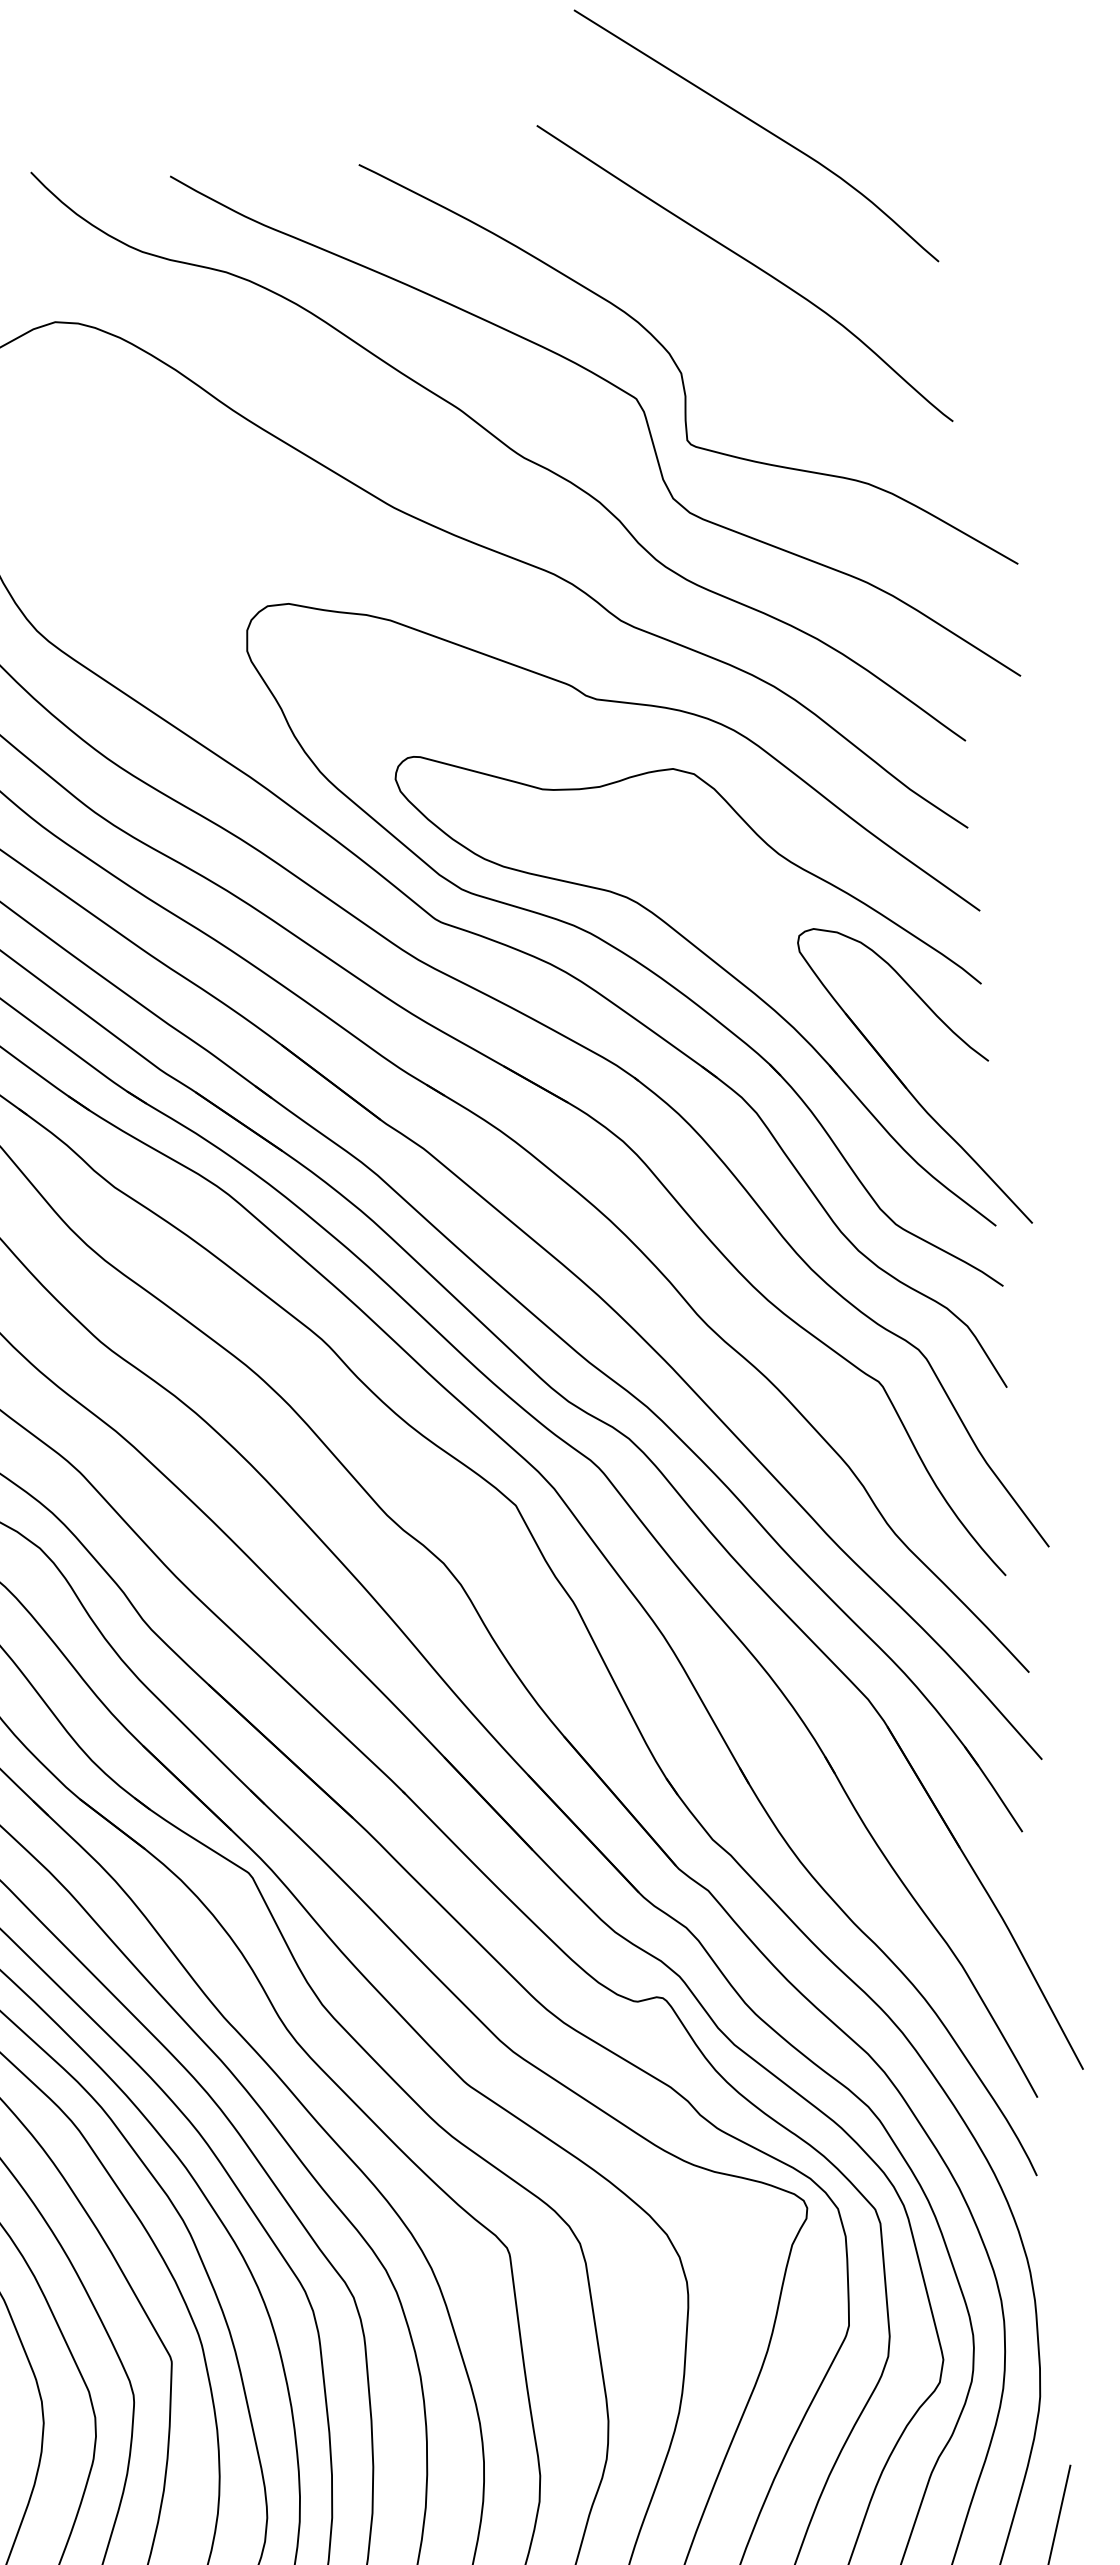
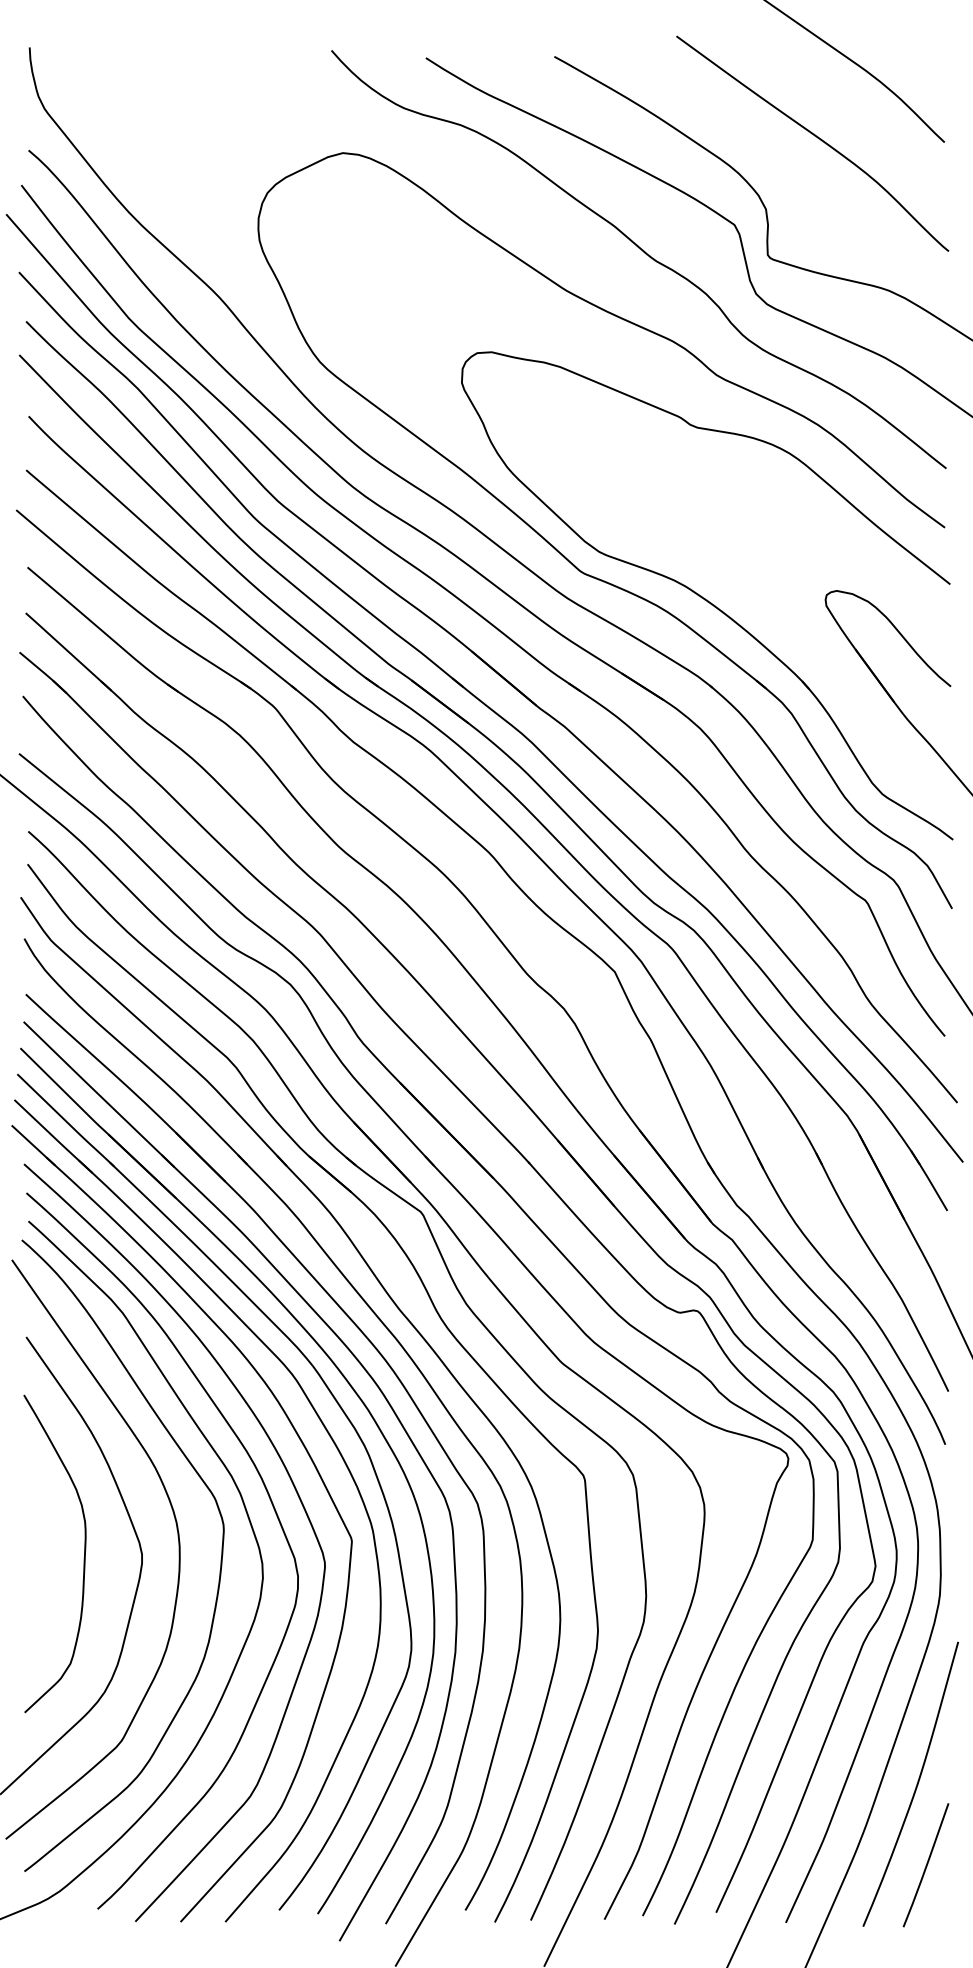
part: (716, 965) -> (769, 612), removed

